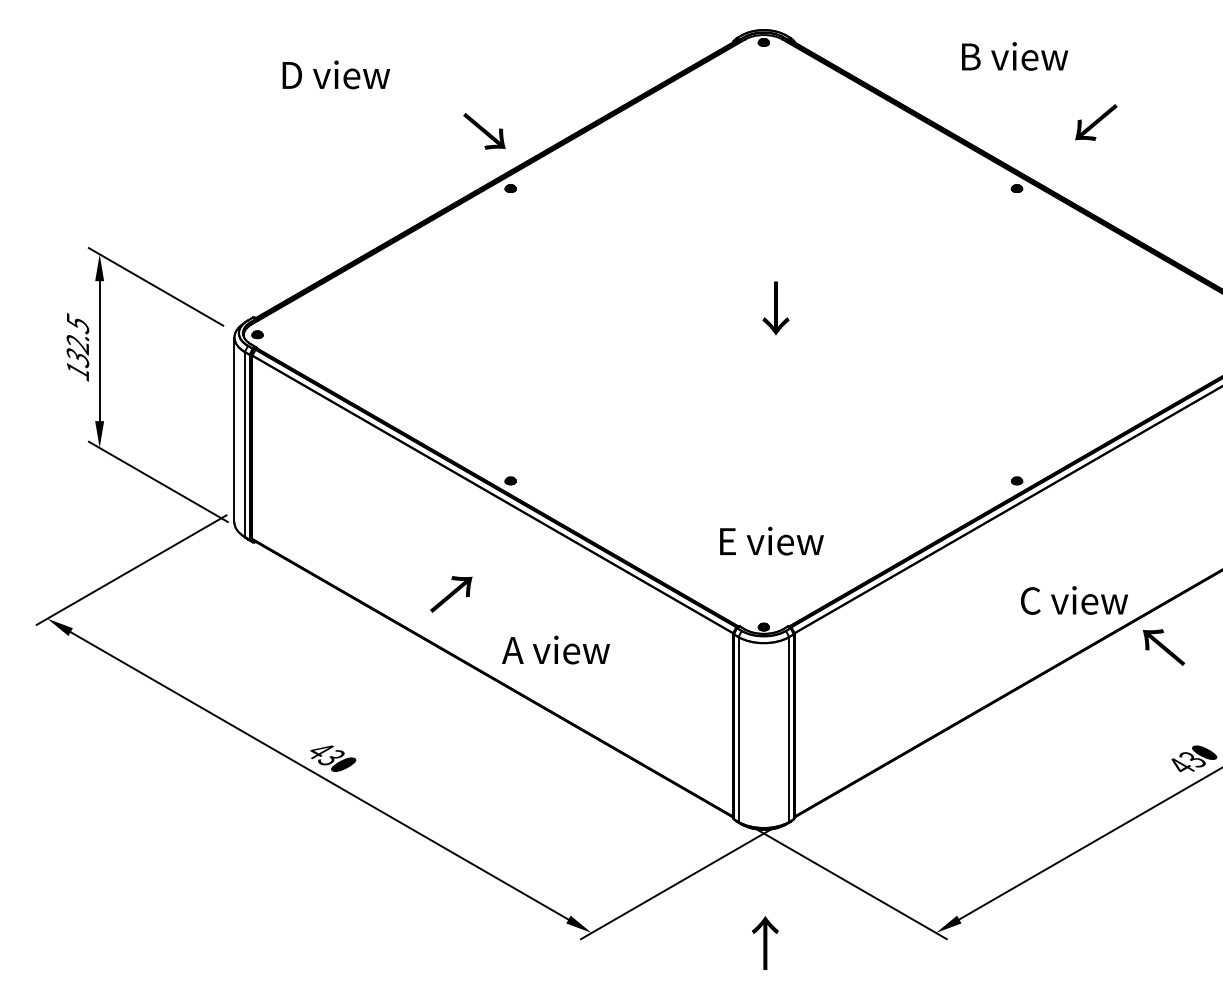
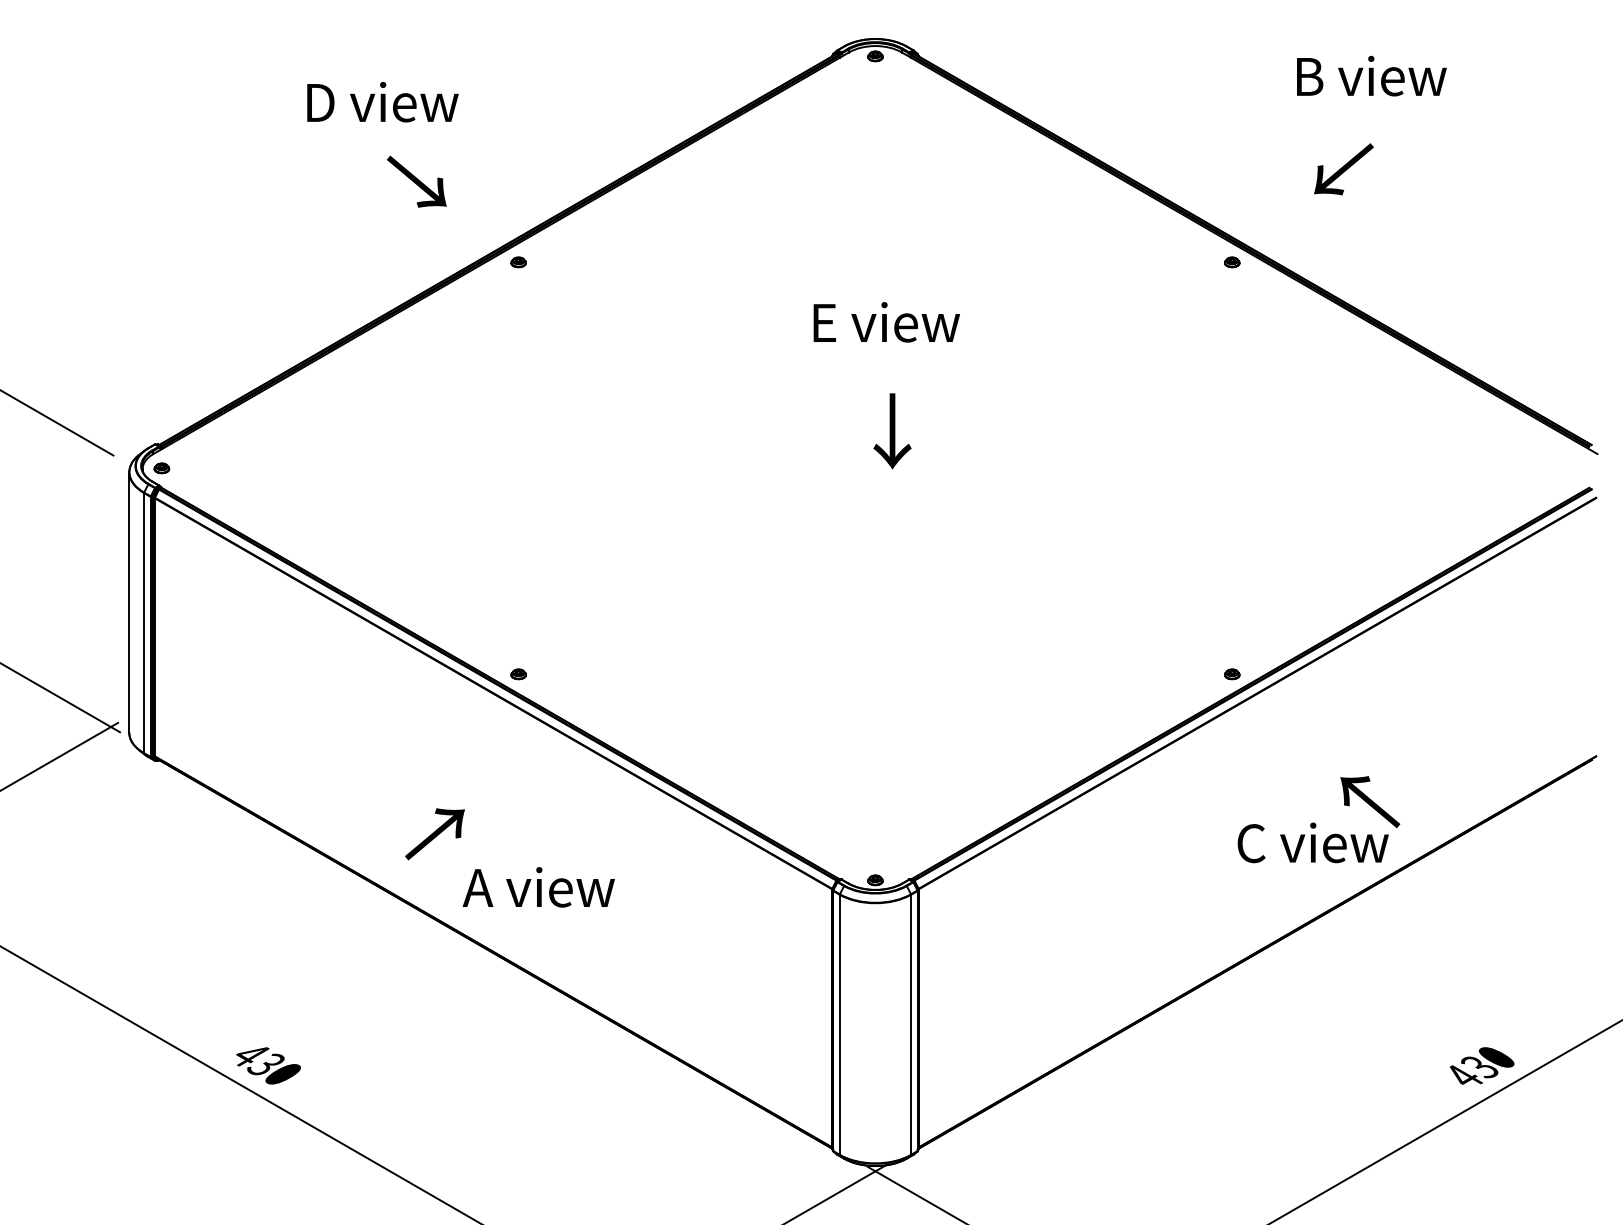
text: (1015, 56) -> (1372, 76), moved
text: (336, 74) -> (383, 101), moved
text: (484, 131) -> (416, 181), moved
text: (771, 540) -> (886, 321), moved
text: (1163, 647) -> (1369, 802), moved
text: (555, 649) -> (538, 886), moved

